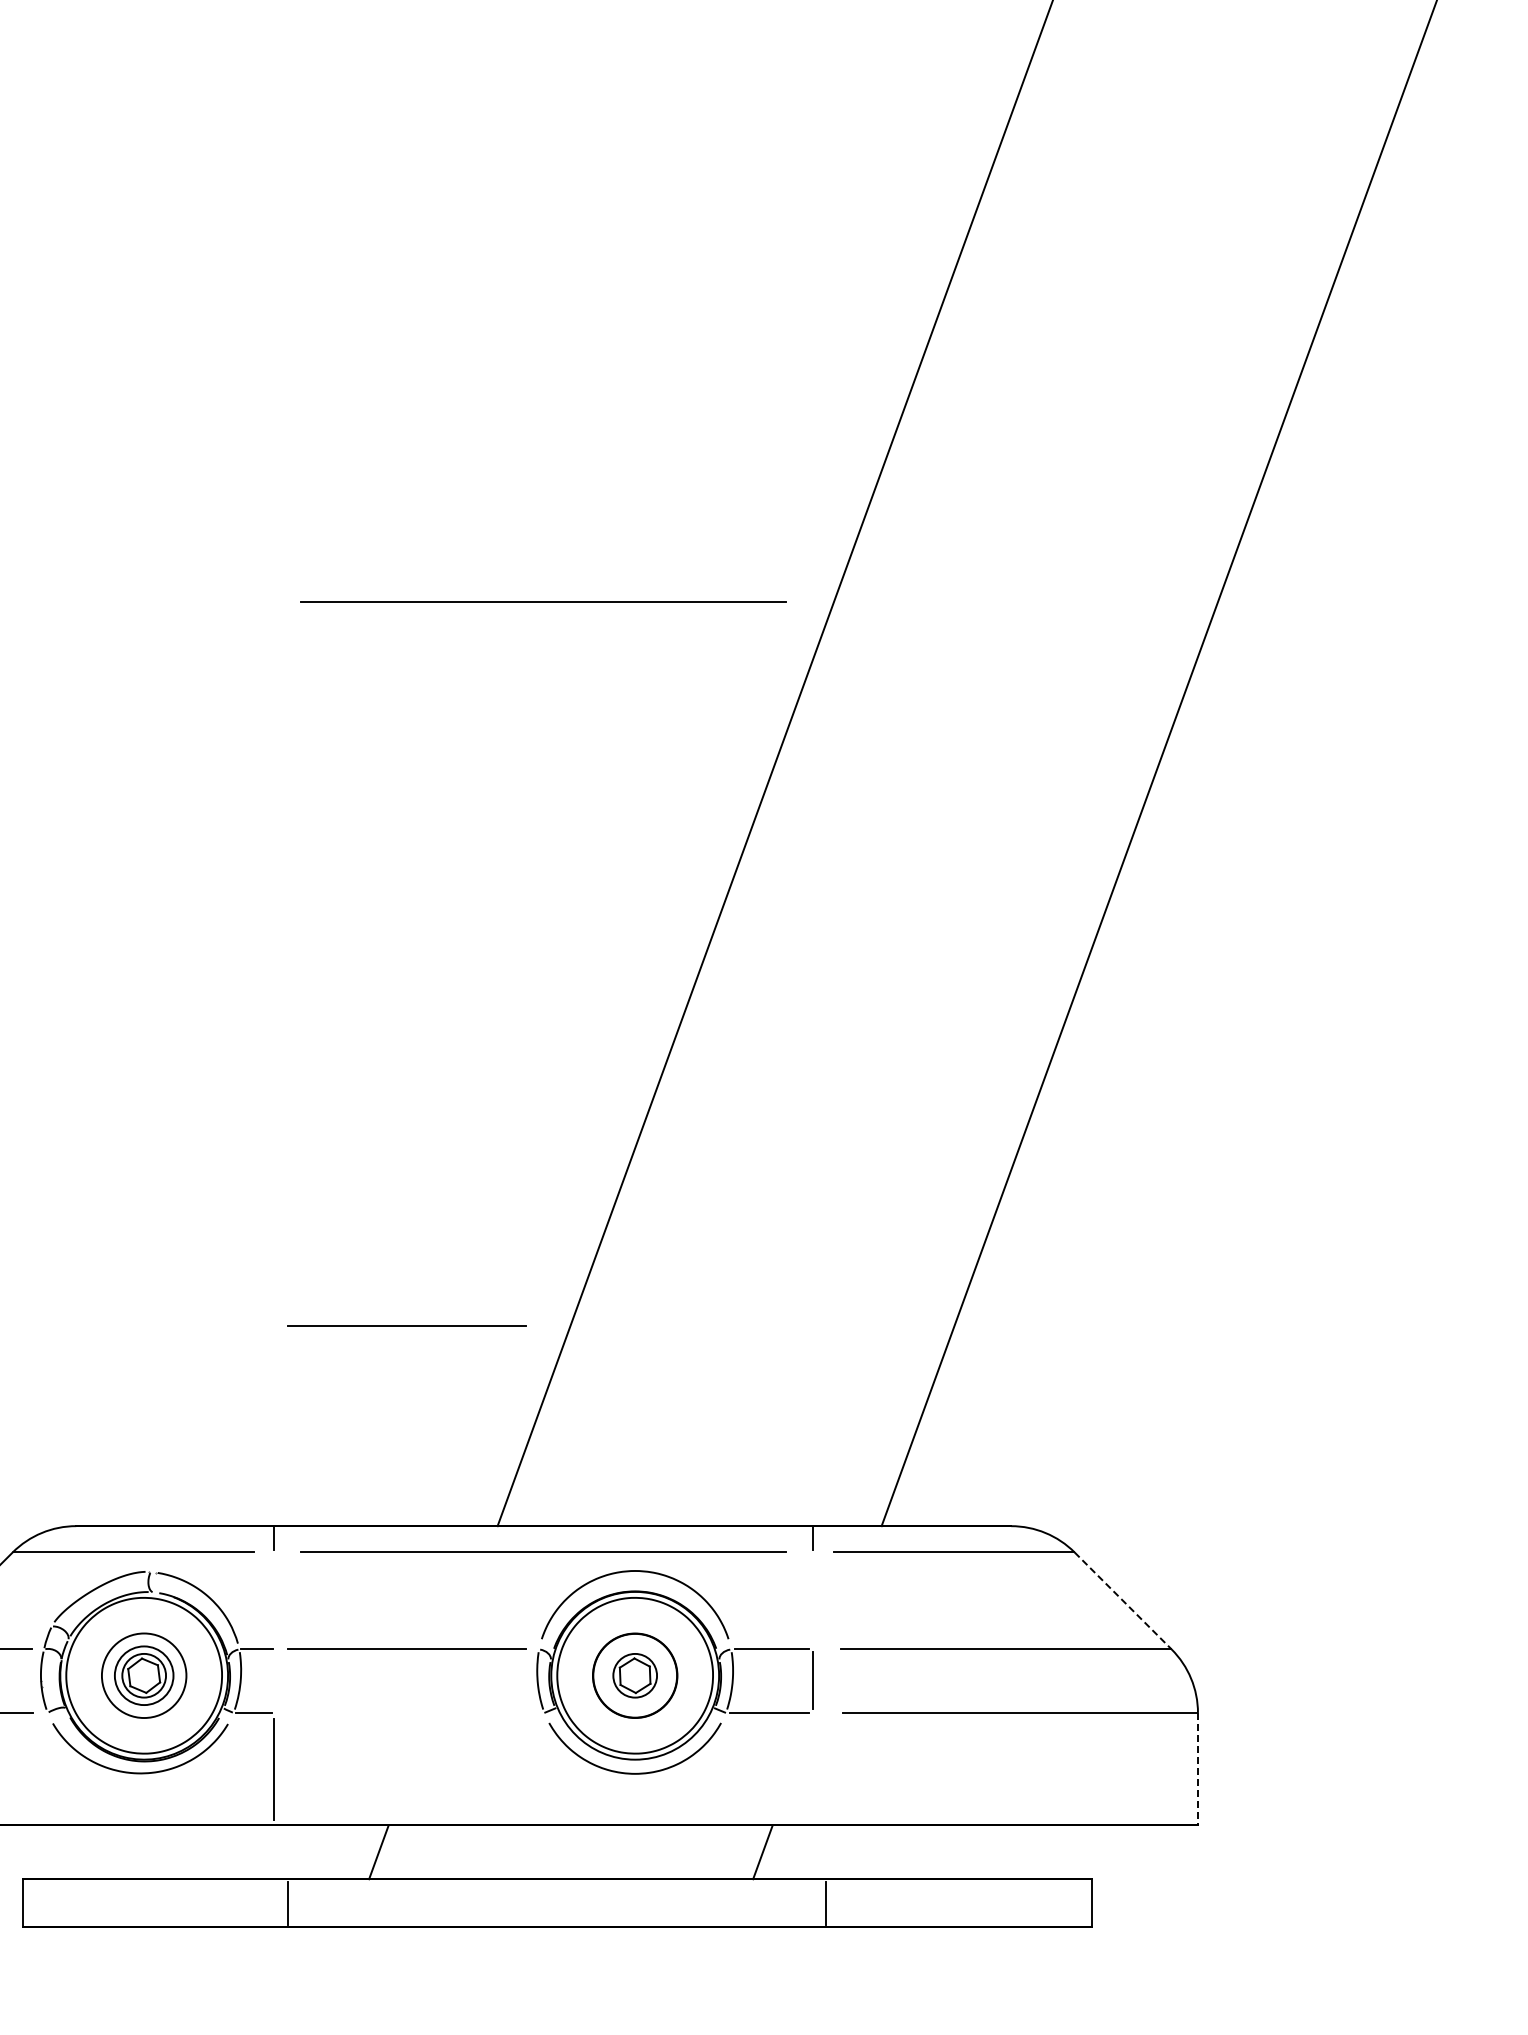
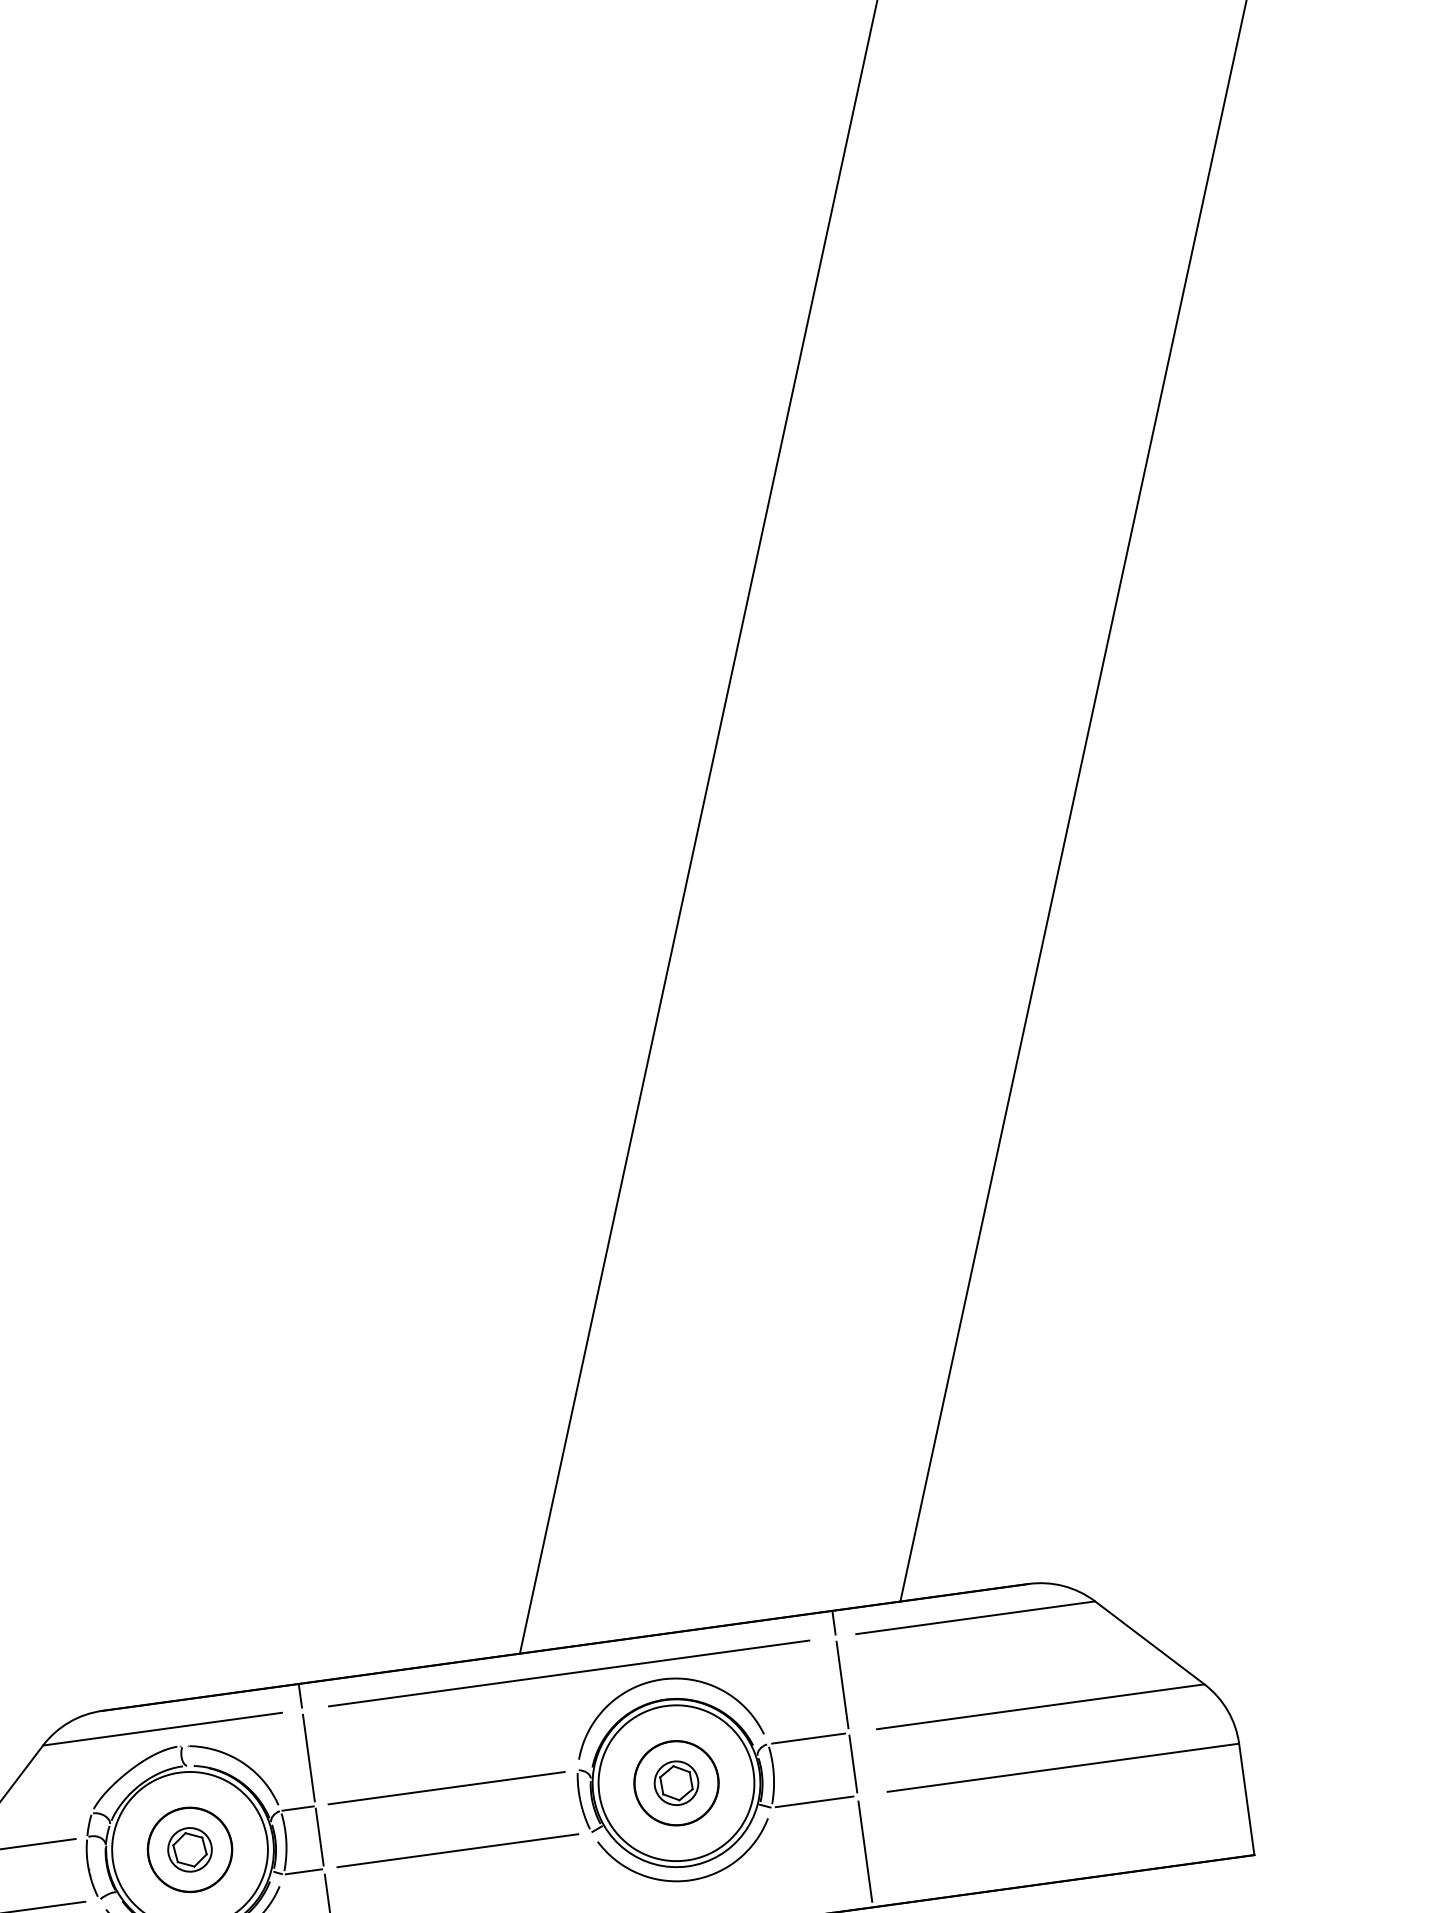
line: (543, 601) -> (439, 731), removed
line: (406, 1325) -> (402, 1467), removed
line: (274, 1600) -> (308, 1757), added
line: (813, 1600) -> (842, 1684), added
line: (1123, 1600) -> (1150, 1642), dashed -> solid
circle: (144, 1675) -> (190, 1849), size x1.43
line: (274, 1680) -> (319, 1836), added
line: (409, 1712) -> (457, 1850), added
line: (813, 1768) -> (865, 1850), added
line: (1197, 1769) -> (1246, 1799), dashed -> solid

